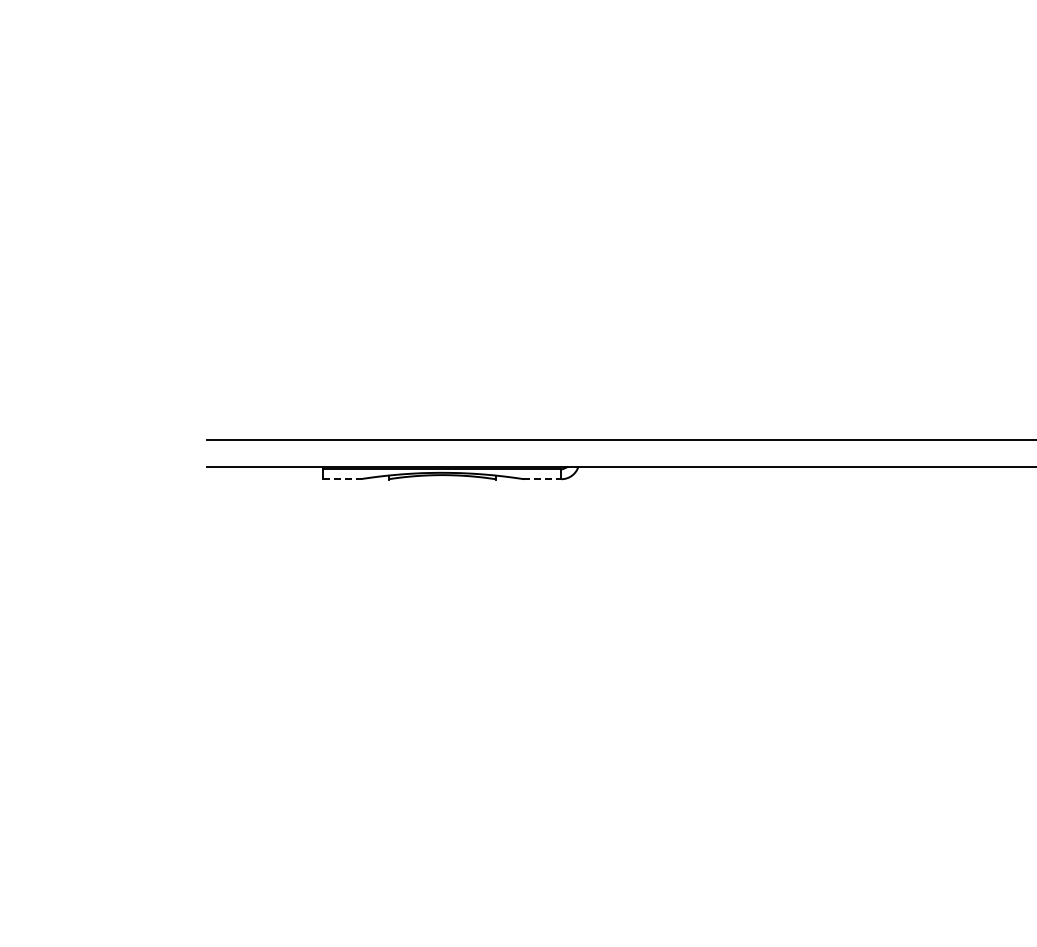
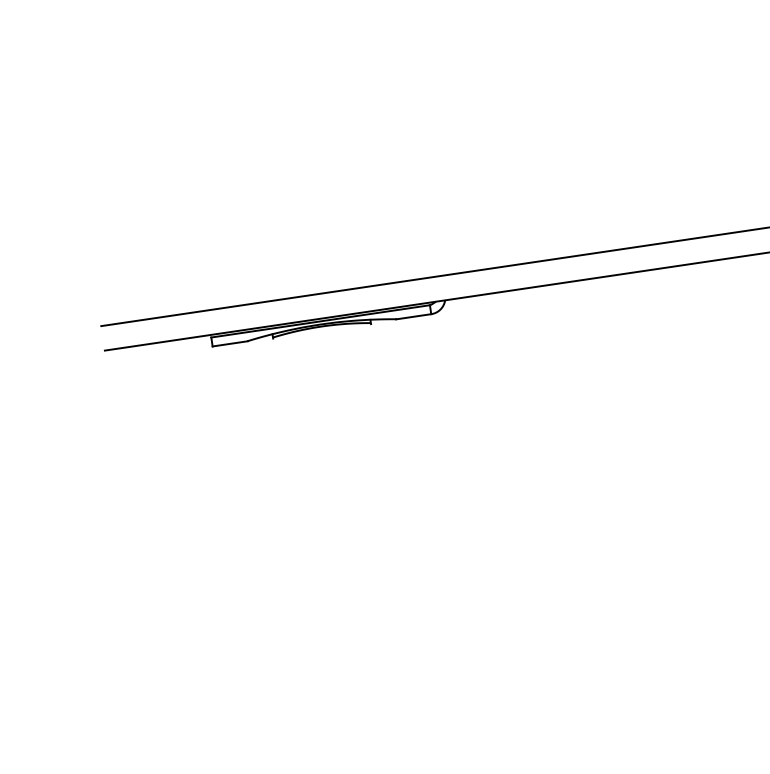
line: (342, 479) -> (230, 344), dashed -> solid
line: (542, 479) -> (413, 317), dashed -> solid

